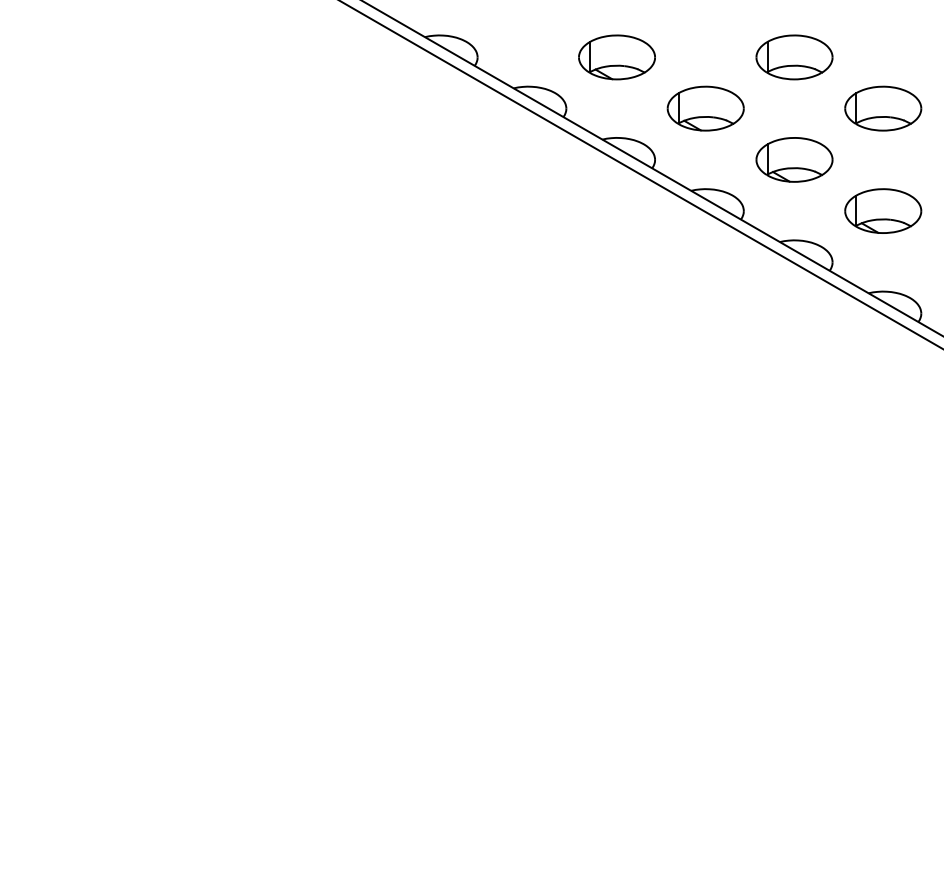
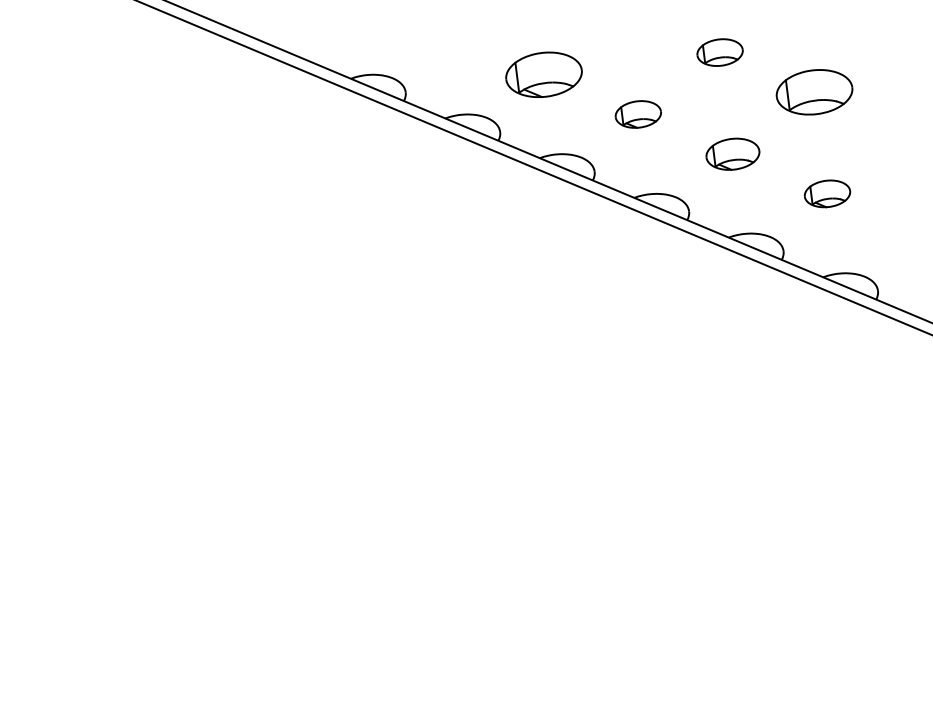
part: (794, 57) -> (720, 52), size x0.6
part: (705, 108) -> (638, 114), size x0.6
part: (794, 159) -> (732, 153), size x0.7
part: (883, 210) -> (827, 193), size x0.6

